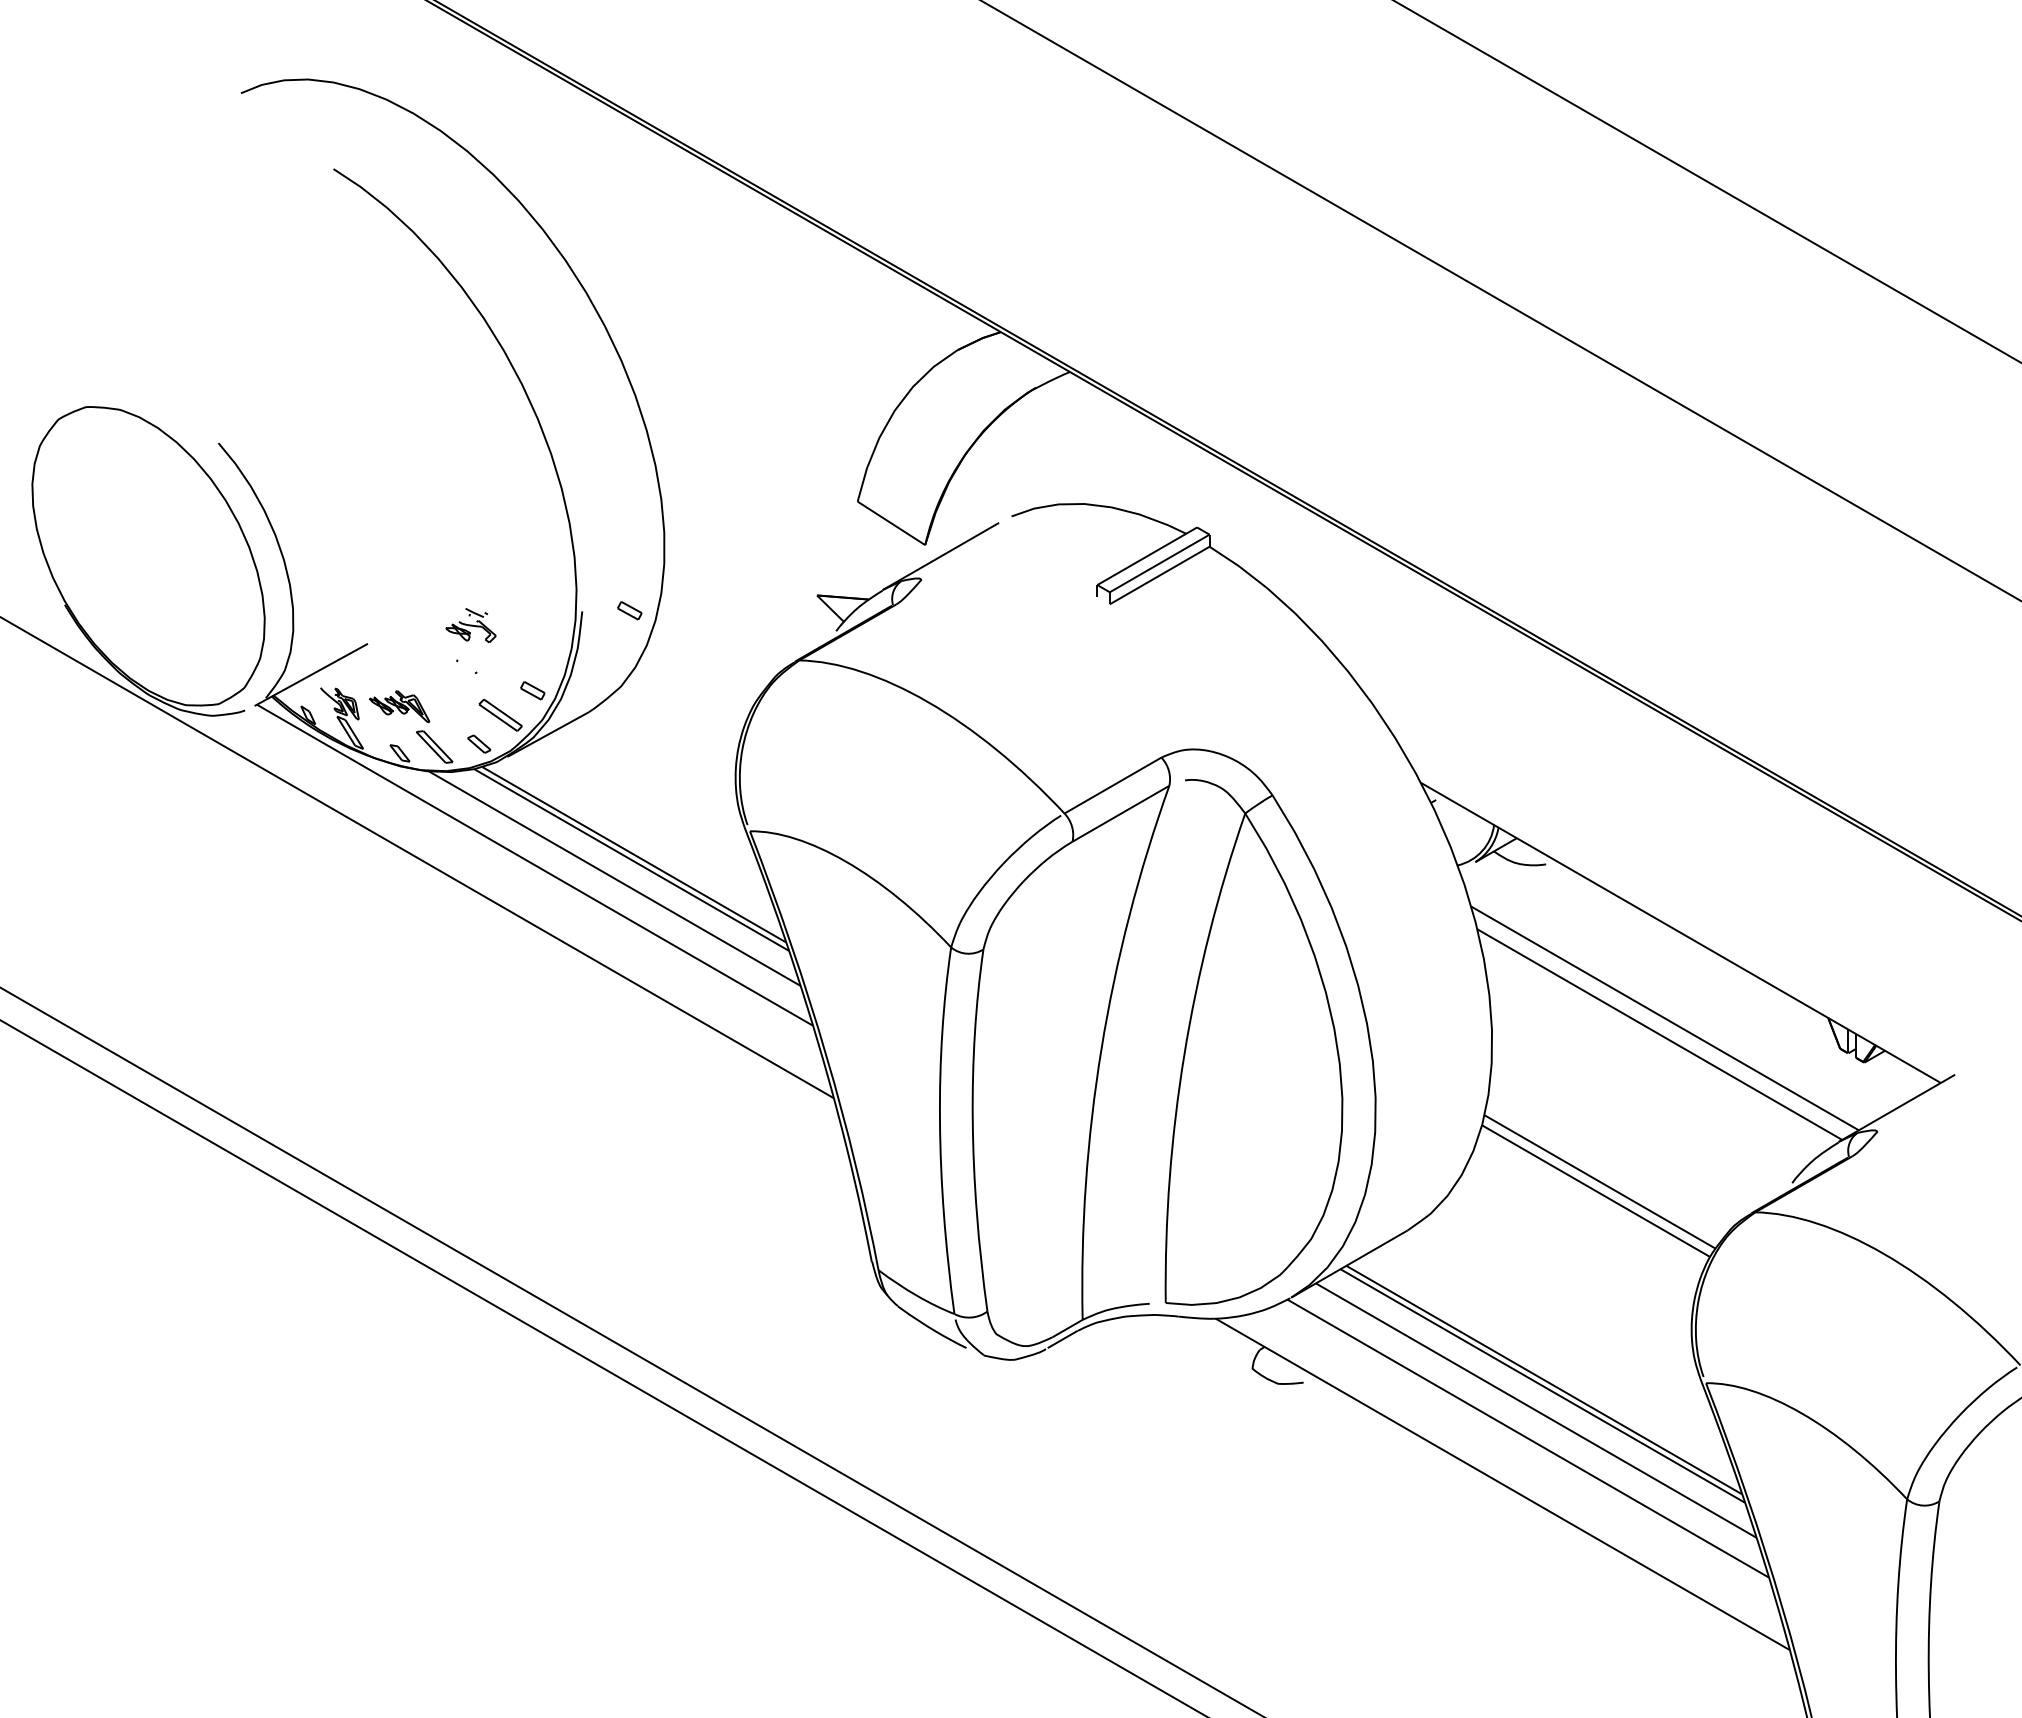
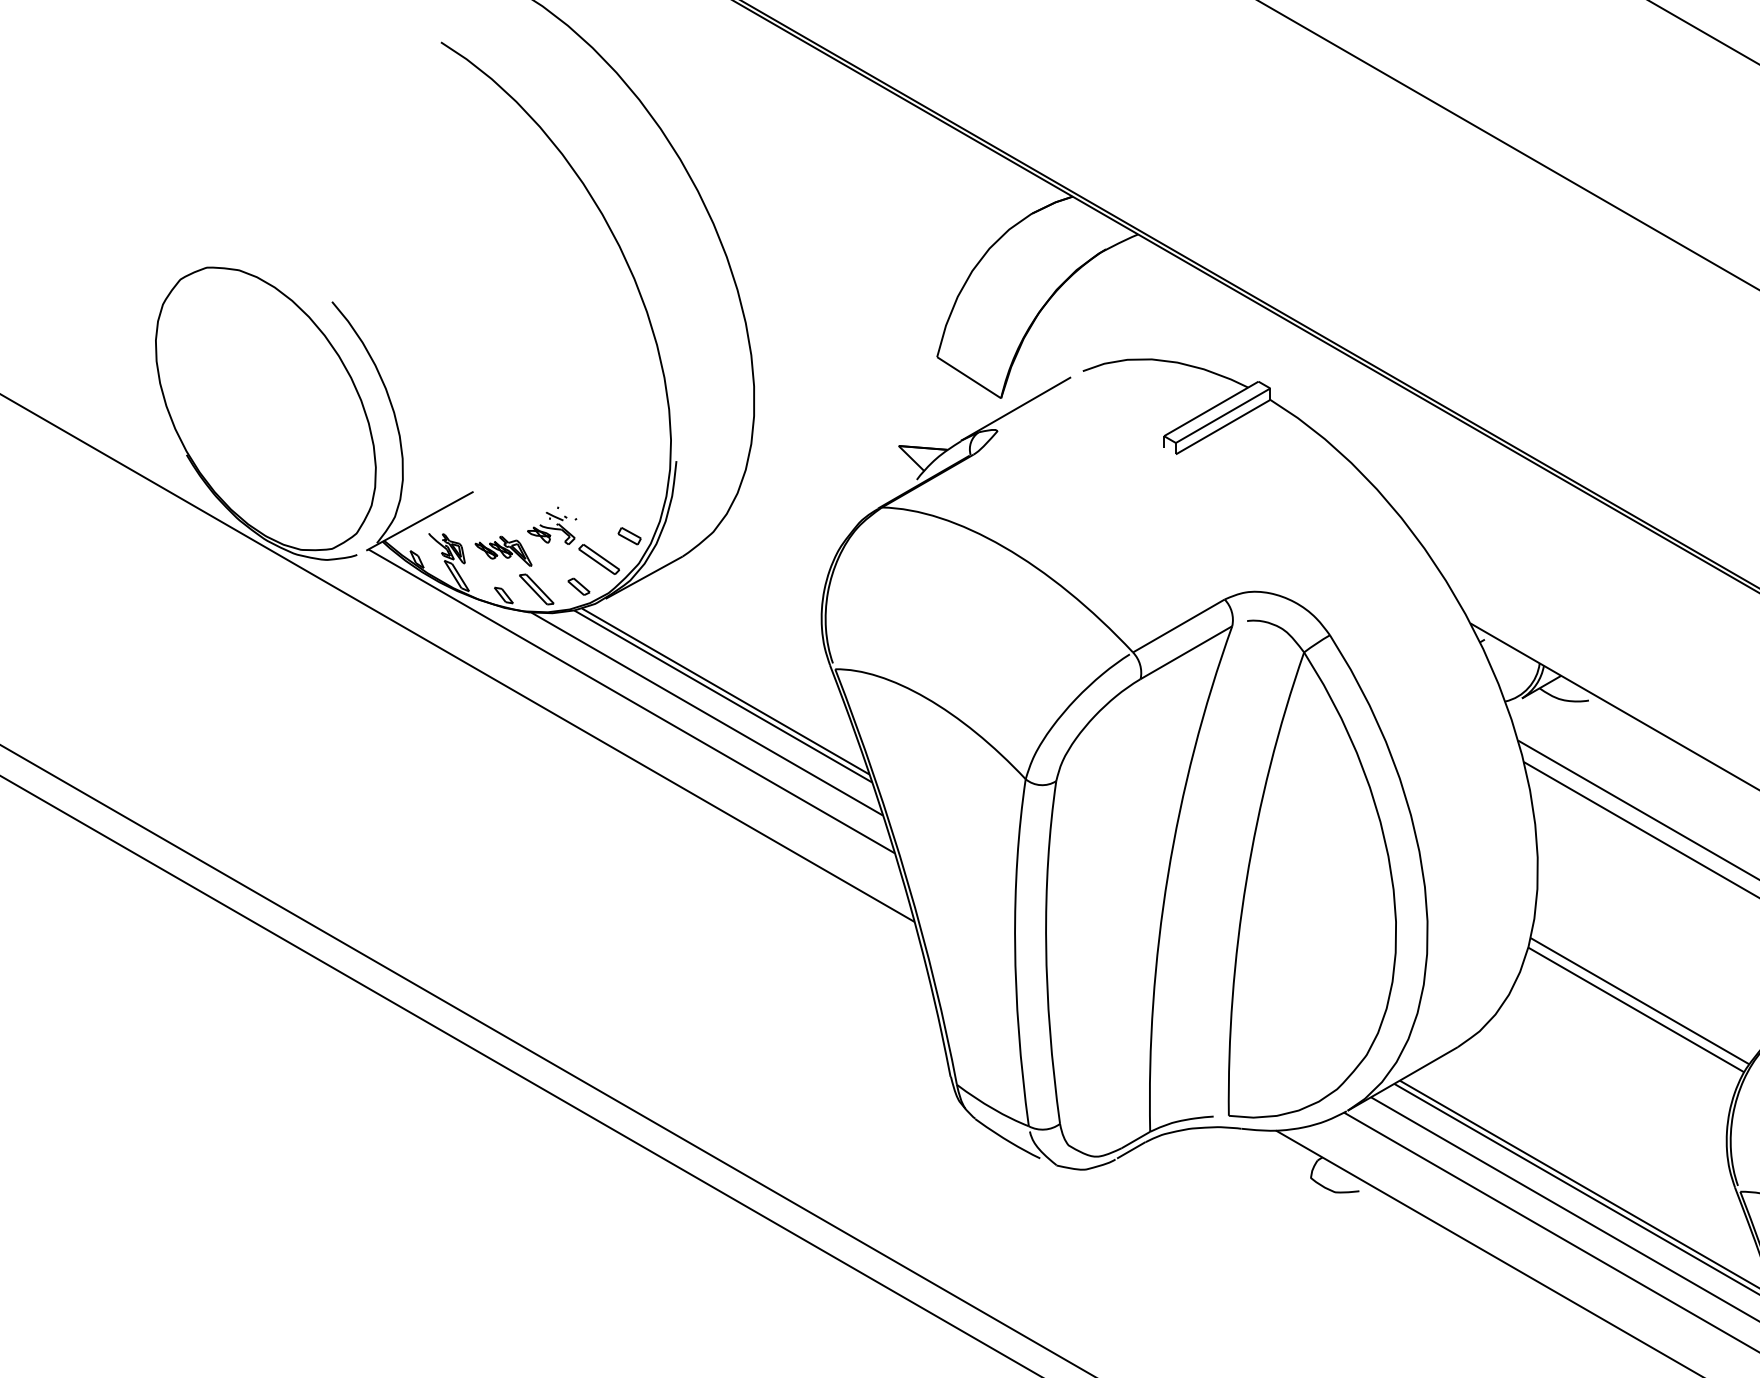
part: (629, 610) -> (721, 460), removed
part: (470, 625) -> (550, 528), moved

